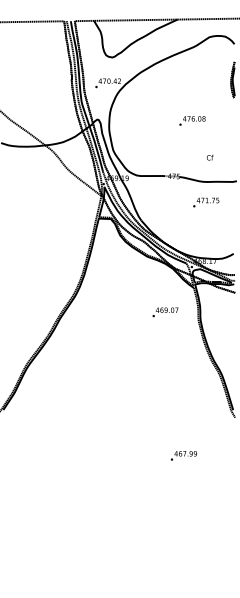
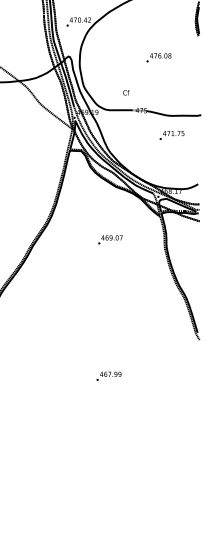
text: (209, 157) -> (125, 92), moved
text: (165, 312) -> (110, 240), moved
text: (183, 455) -> (108, 376), moved

